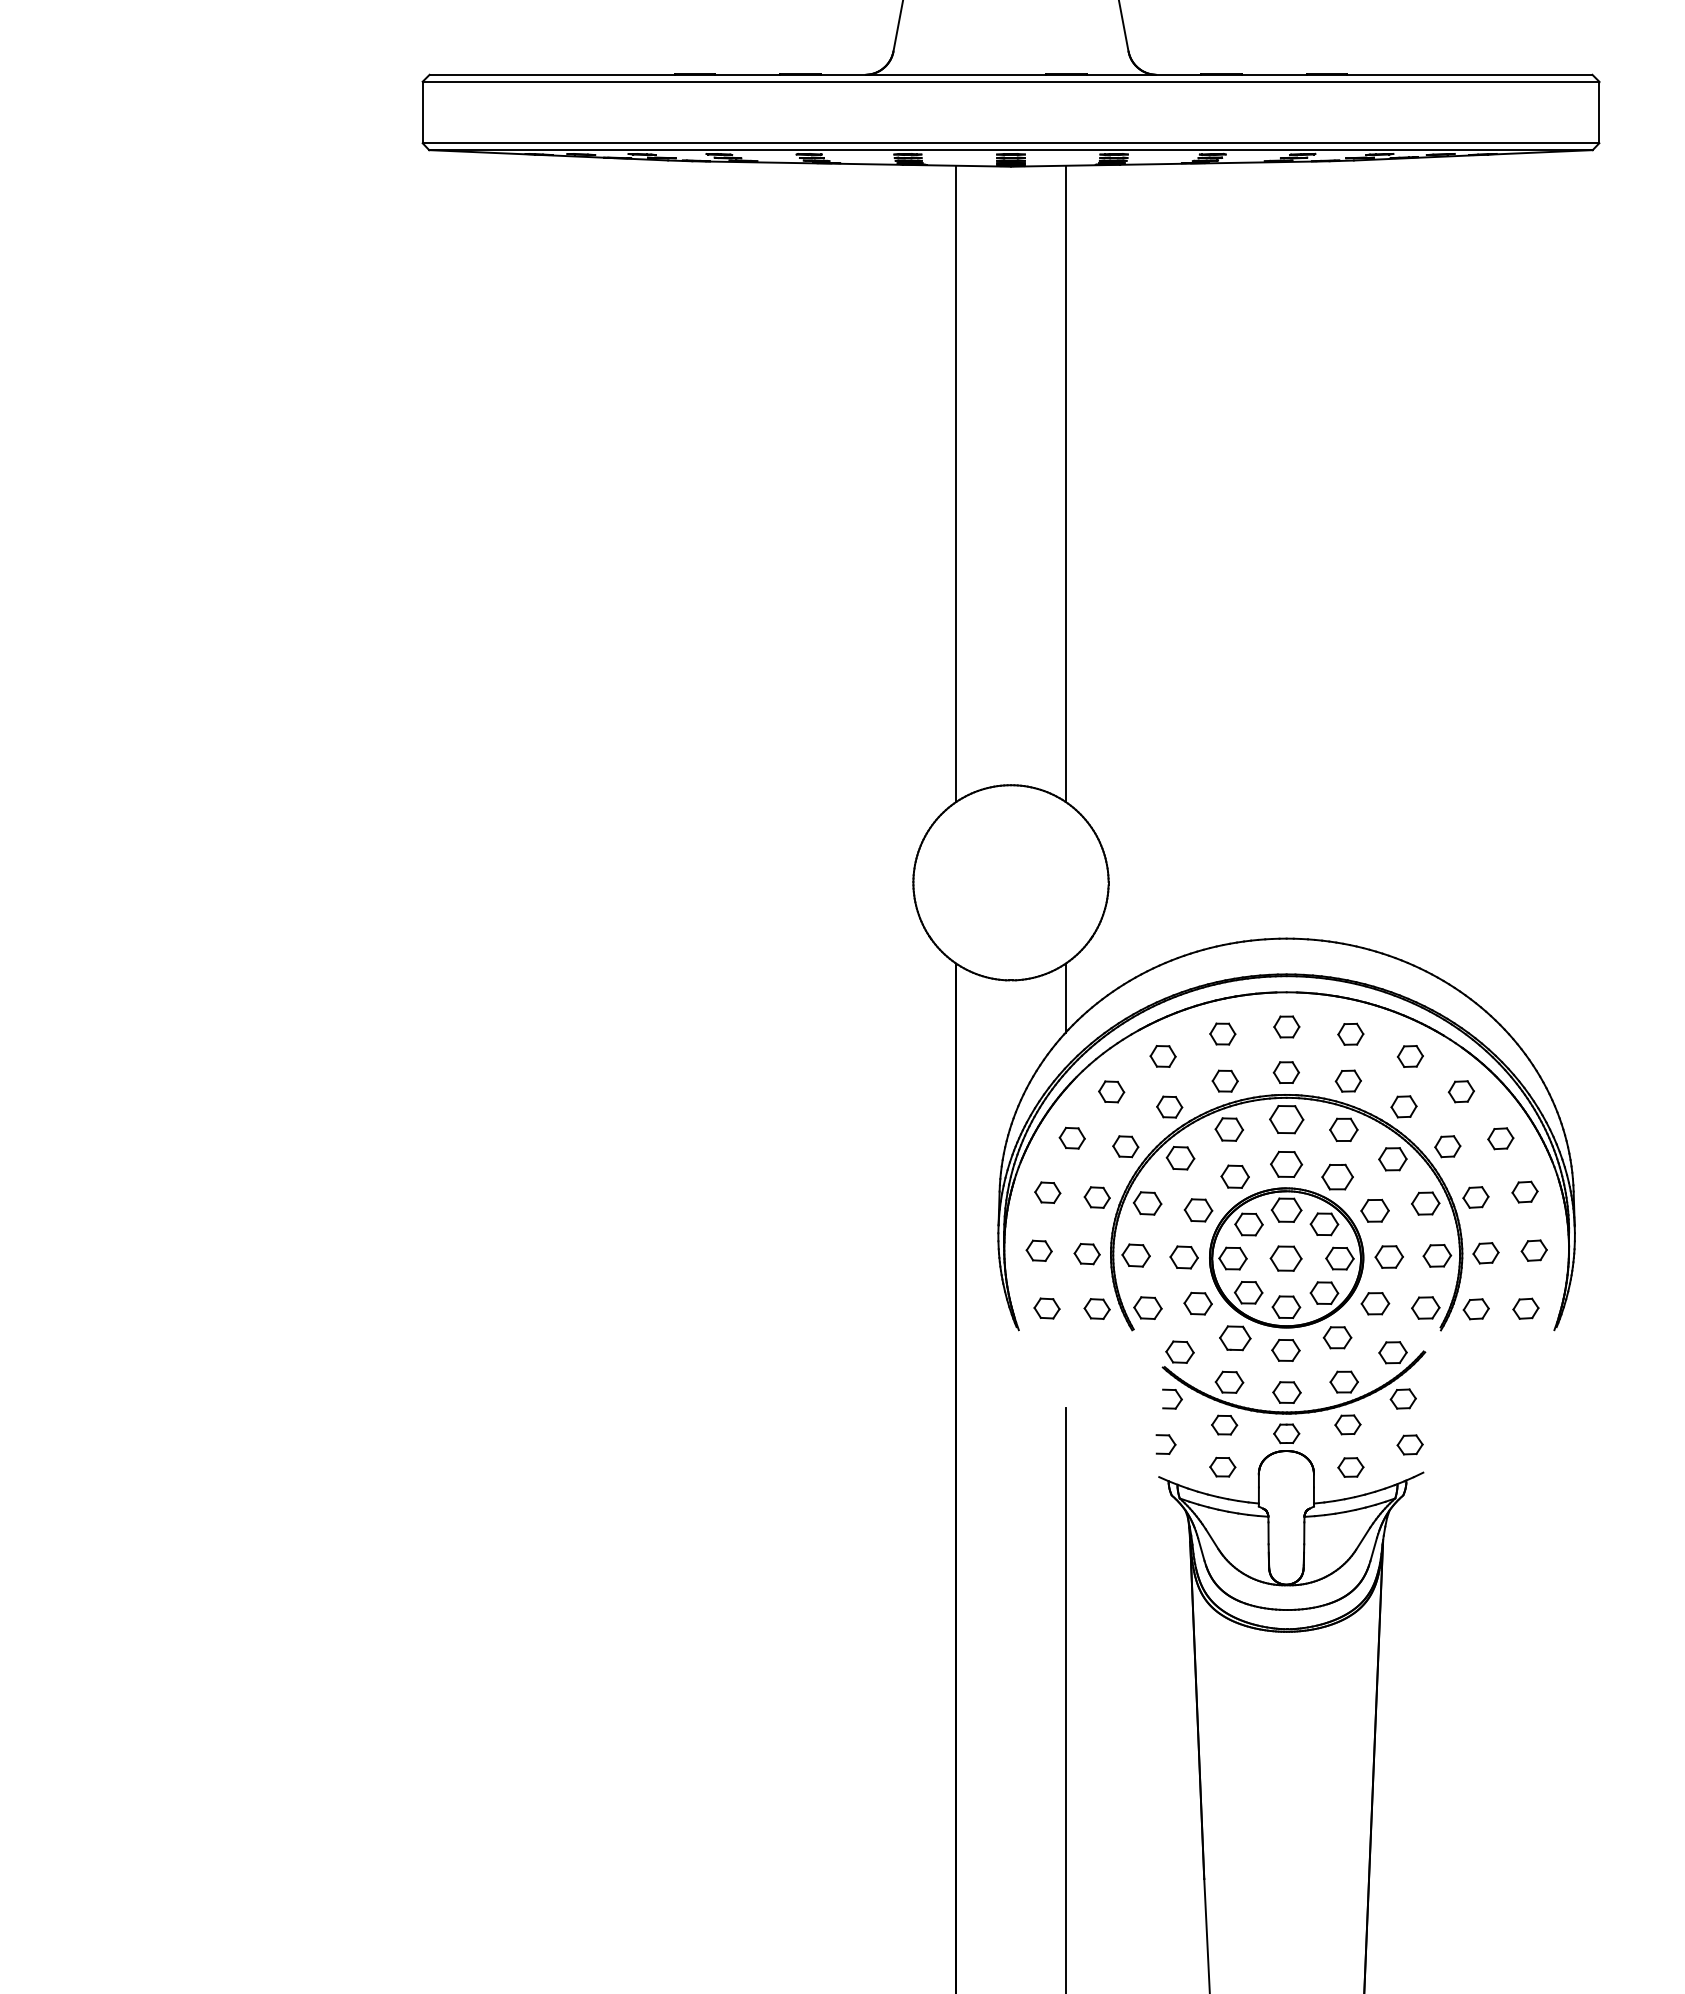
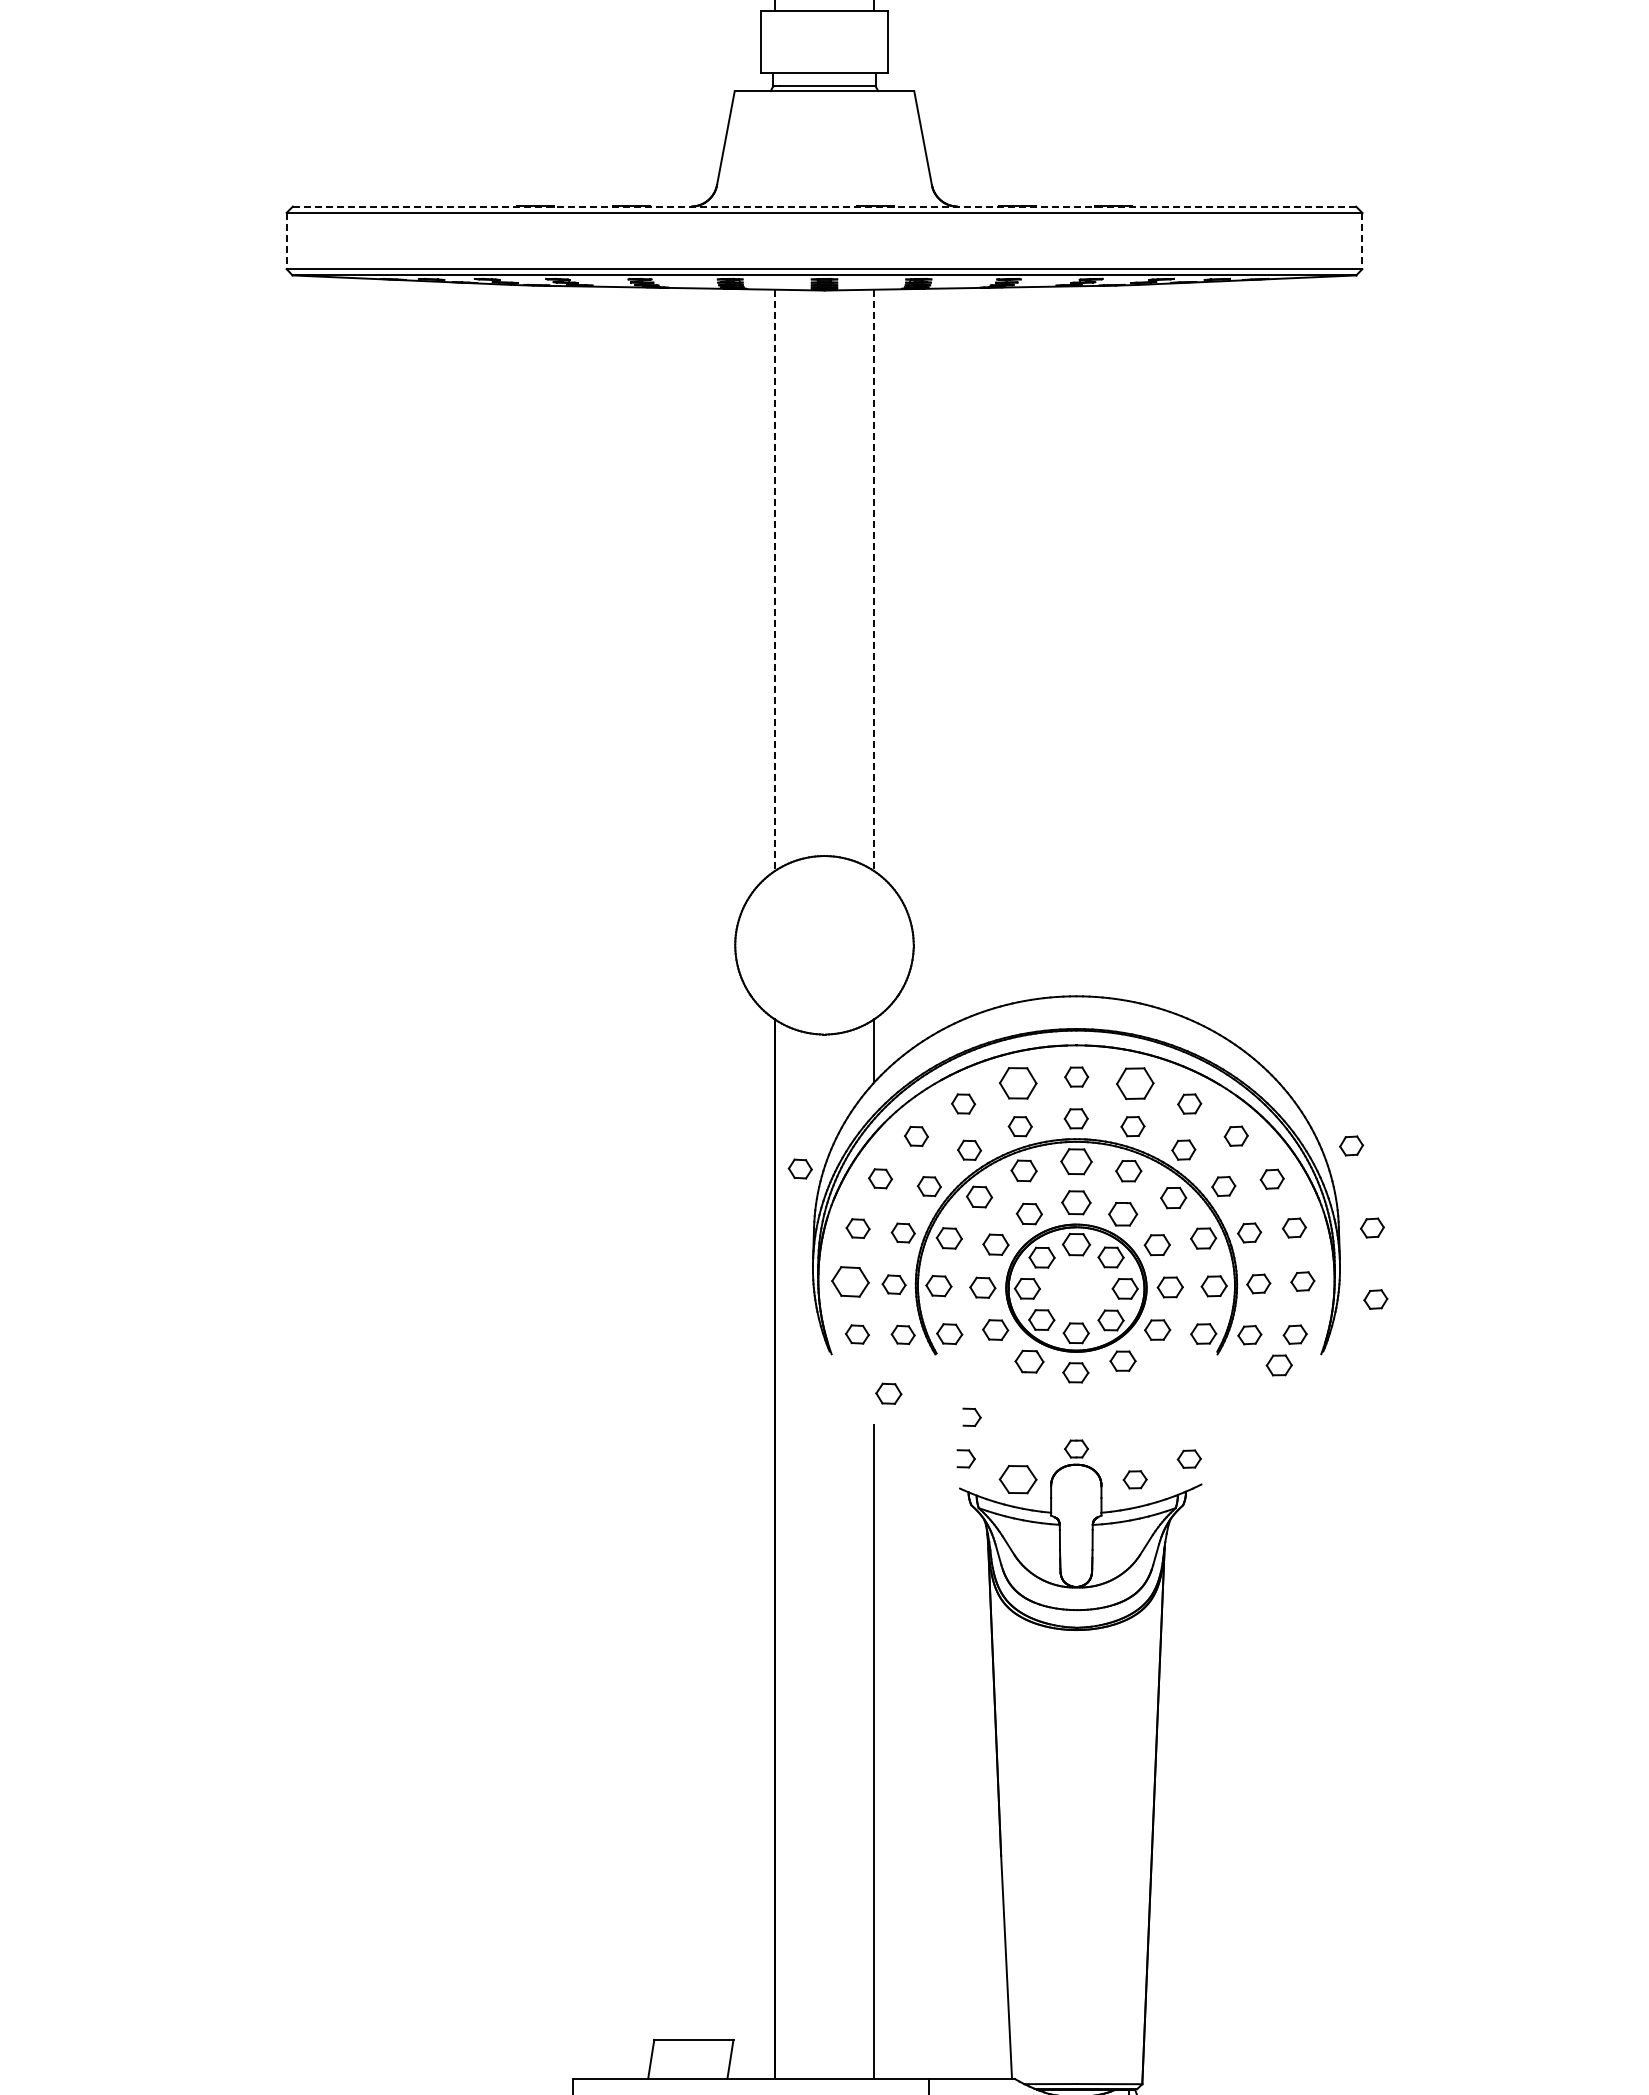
line: (1011, 74) -> (824, 206), solid -> dashed
line: (422, 113) -> (286, 241), solid -> dashed
line: (1599, 113) -> (1362, 241), solid -> dashed
line: (956, 483) -> (774, 580), solid -> dashed
line: (1065, 483) -> (874, 580), solid -> dashed
part: (1222, 1034) -> (1017, 1083), size x1.6
part: (1350, 1034) -> (1134, 1083), size x1.6
part: (1587, 1101) -> (1351, 1145), added
part: (983, 1126) -> (799, 1168), added
part: (1610, 1191) -> (1372, 1227), added
part: (1038, 1250) -> (849, 1281), size x1.6
part: (1286, 1258) -> (1076, 1288), removed
part: (1613, 1270) -> (1375, 1299), added
part: (1507, 1342) -> (1278, 1365), added
part: (1081, 1373) -> (888, 1393), added
part: (1294, 1387) -> (1083, 1406), removed
part: (1222, 1467) -> (1017, 1479), size x1.6

